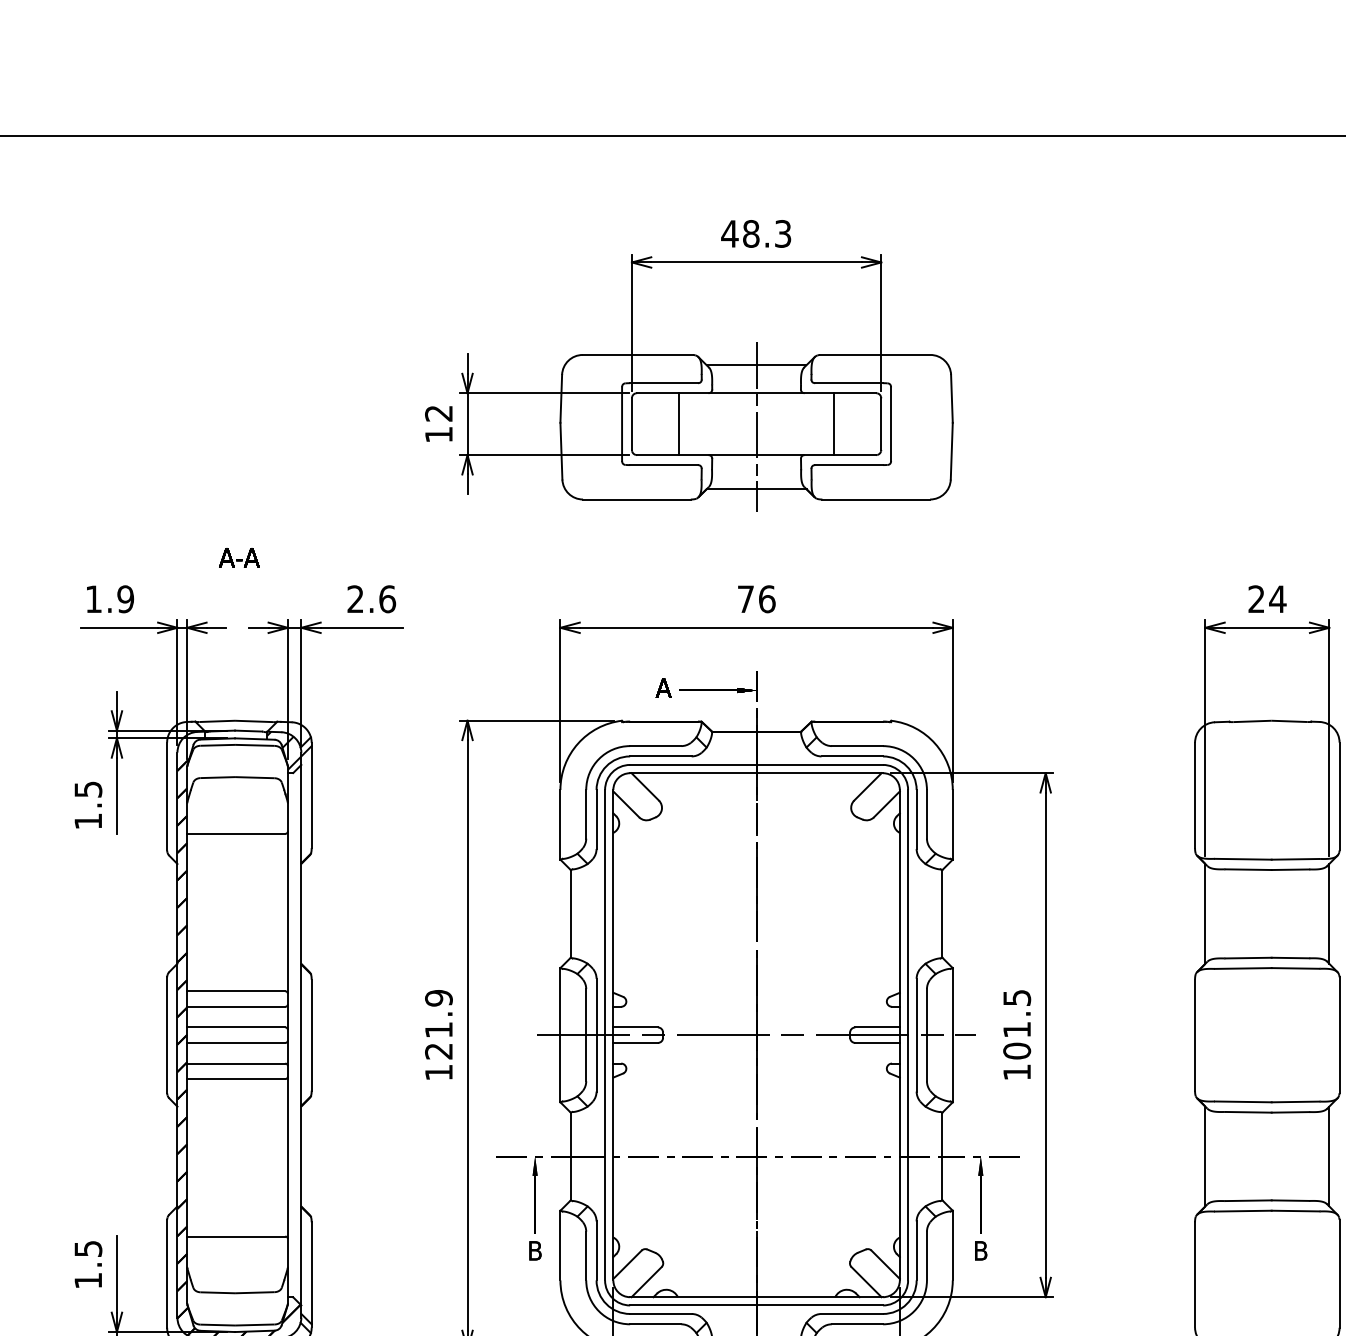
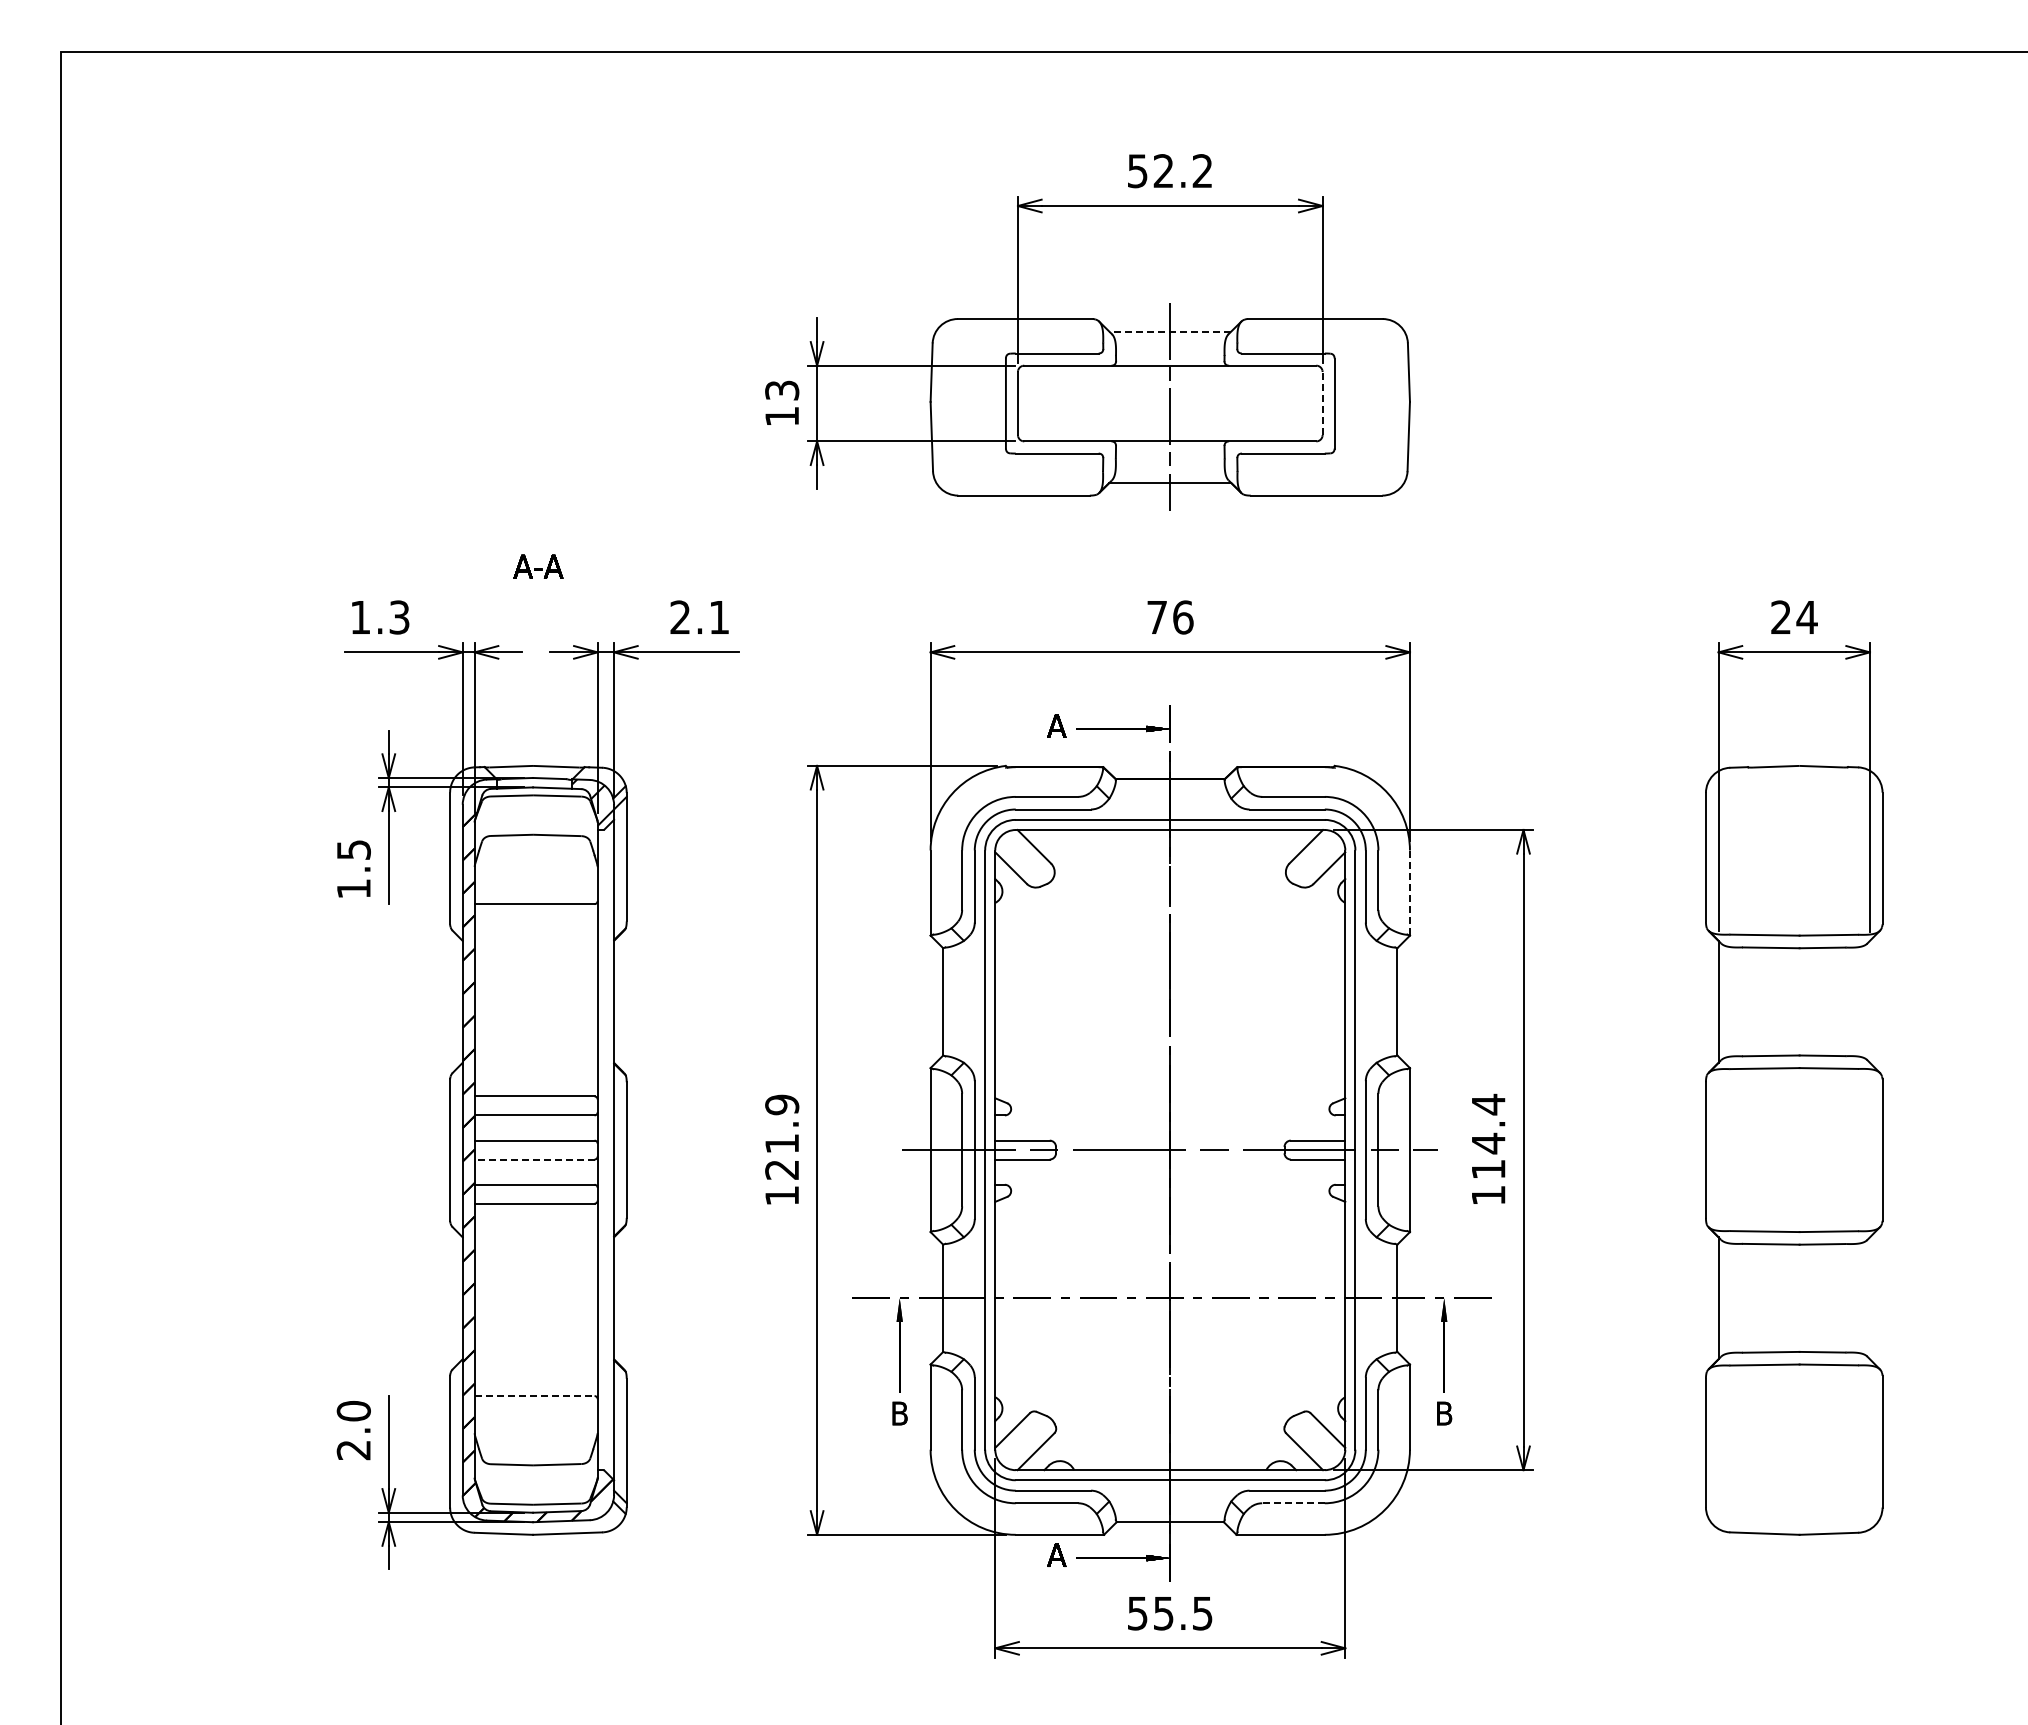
text: (755, 234) -> (1169, 171), 48.3 -> 52.2
line: (756, 365) -> (1170, 331), solid -> dashed
text: (439, 413) -> (782, 390), 12 -> 13
line: (679, 424) -> (1075, 403), removed
line: (833, 424) -> (1264, 403), removed
line: (881, 424) -> (1322, 403), solid -> dashed
text: (125, 599) -> (399, 617), 1.9 -> 1.3
text: (387, 599) -> (719, 617), 2.6 -> 2.1
line: (952, 825) -> (1409, 893), solid -> dashed
line: (1328, 913) -> (1869, 1001), removed
text: (1017, 1024) -> (1488, 1136), 101.5 -> 114.4
line: (236, 1042) -> (534, 1159), solid -> dashed
line: (1328, 1156) -> (1869, 1298), removed
line: (236, 1236) -> (534, 1396), solid -> dashed
text: (88, 1264) -> (353, 1430), 1.5 -> 2.0
line: (857, 1324) -> (1293, 1503), solid -> dashed

